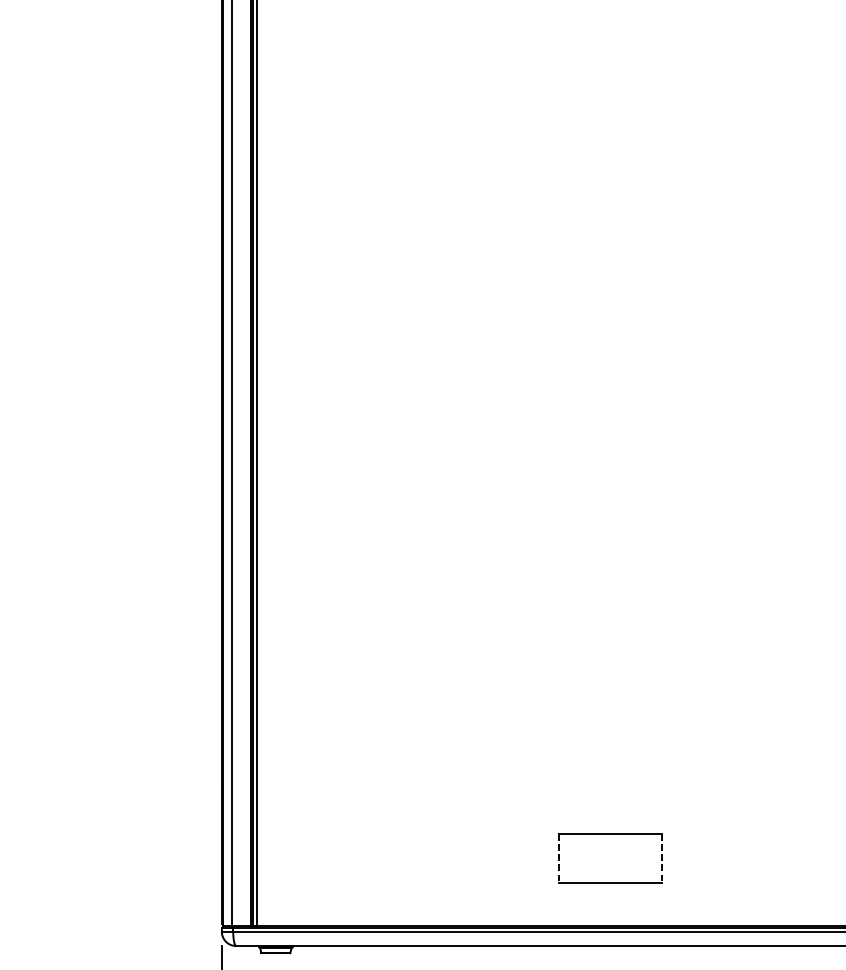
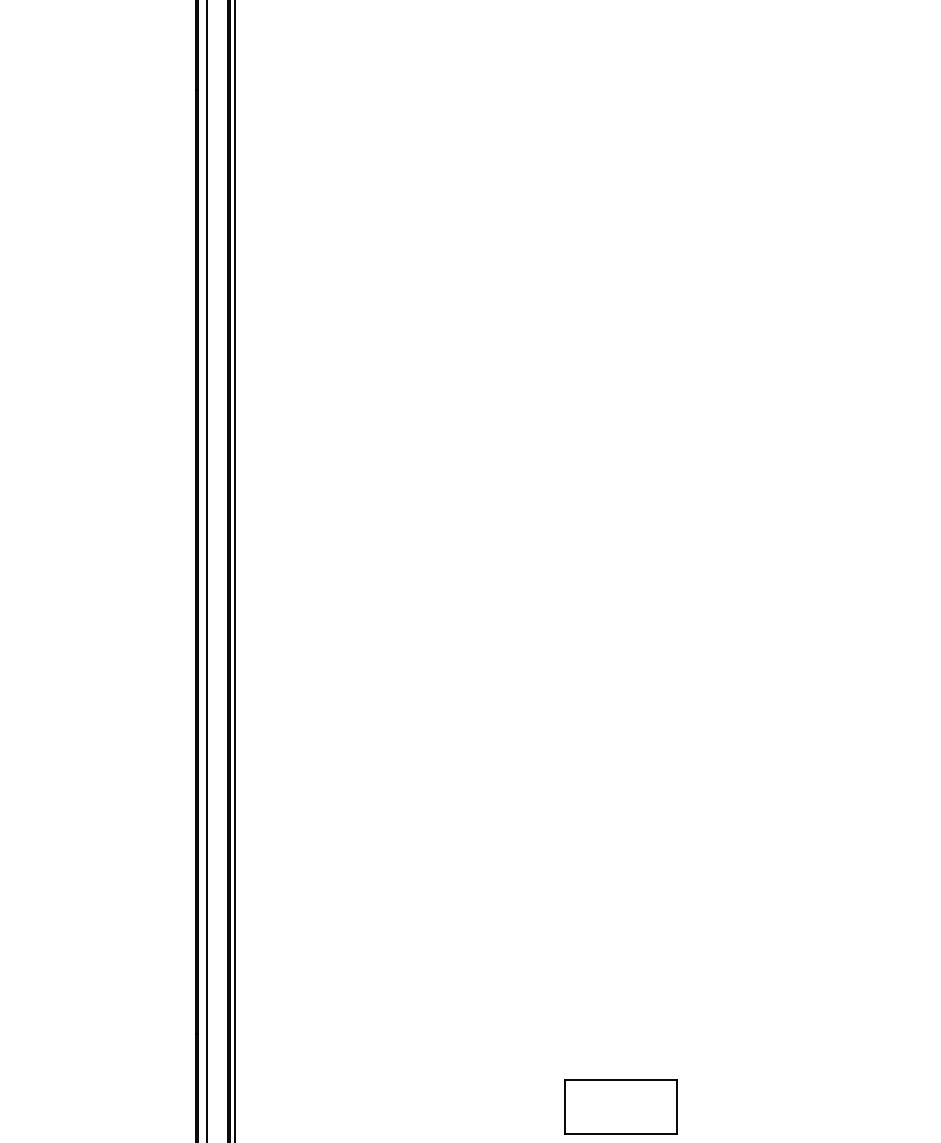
line: (558, 859) -> (564, 1107), dashed -> solid
line: (662, 859) -> (677, 1107), dashed -> solid

